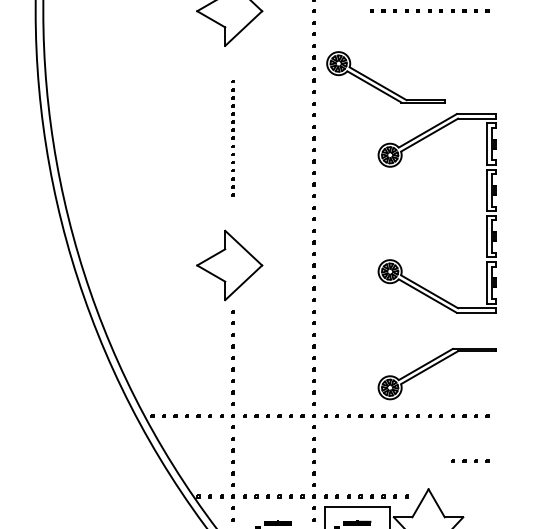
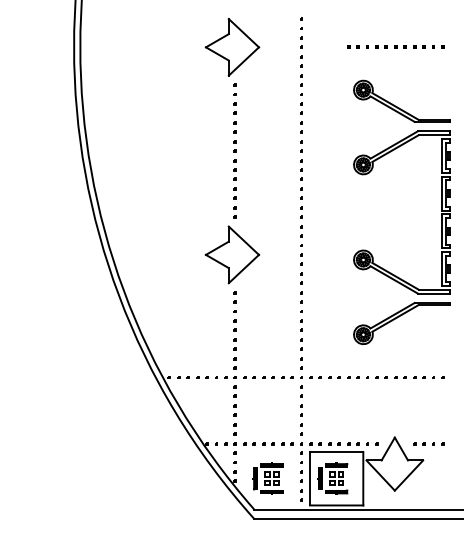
part: (380, 83) -> (397, 106), moved
part: (232, 137) -> (234, 150), size x1.43
part: (434, 366) -> (399, 317), moved
part: (469, 460) -> (428, 443), moved

